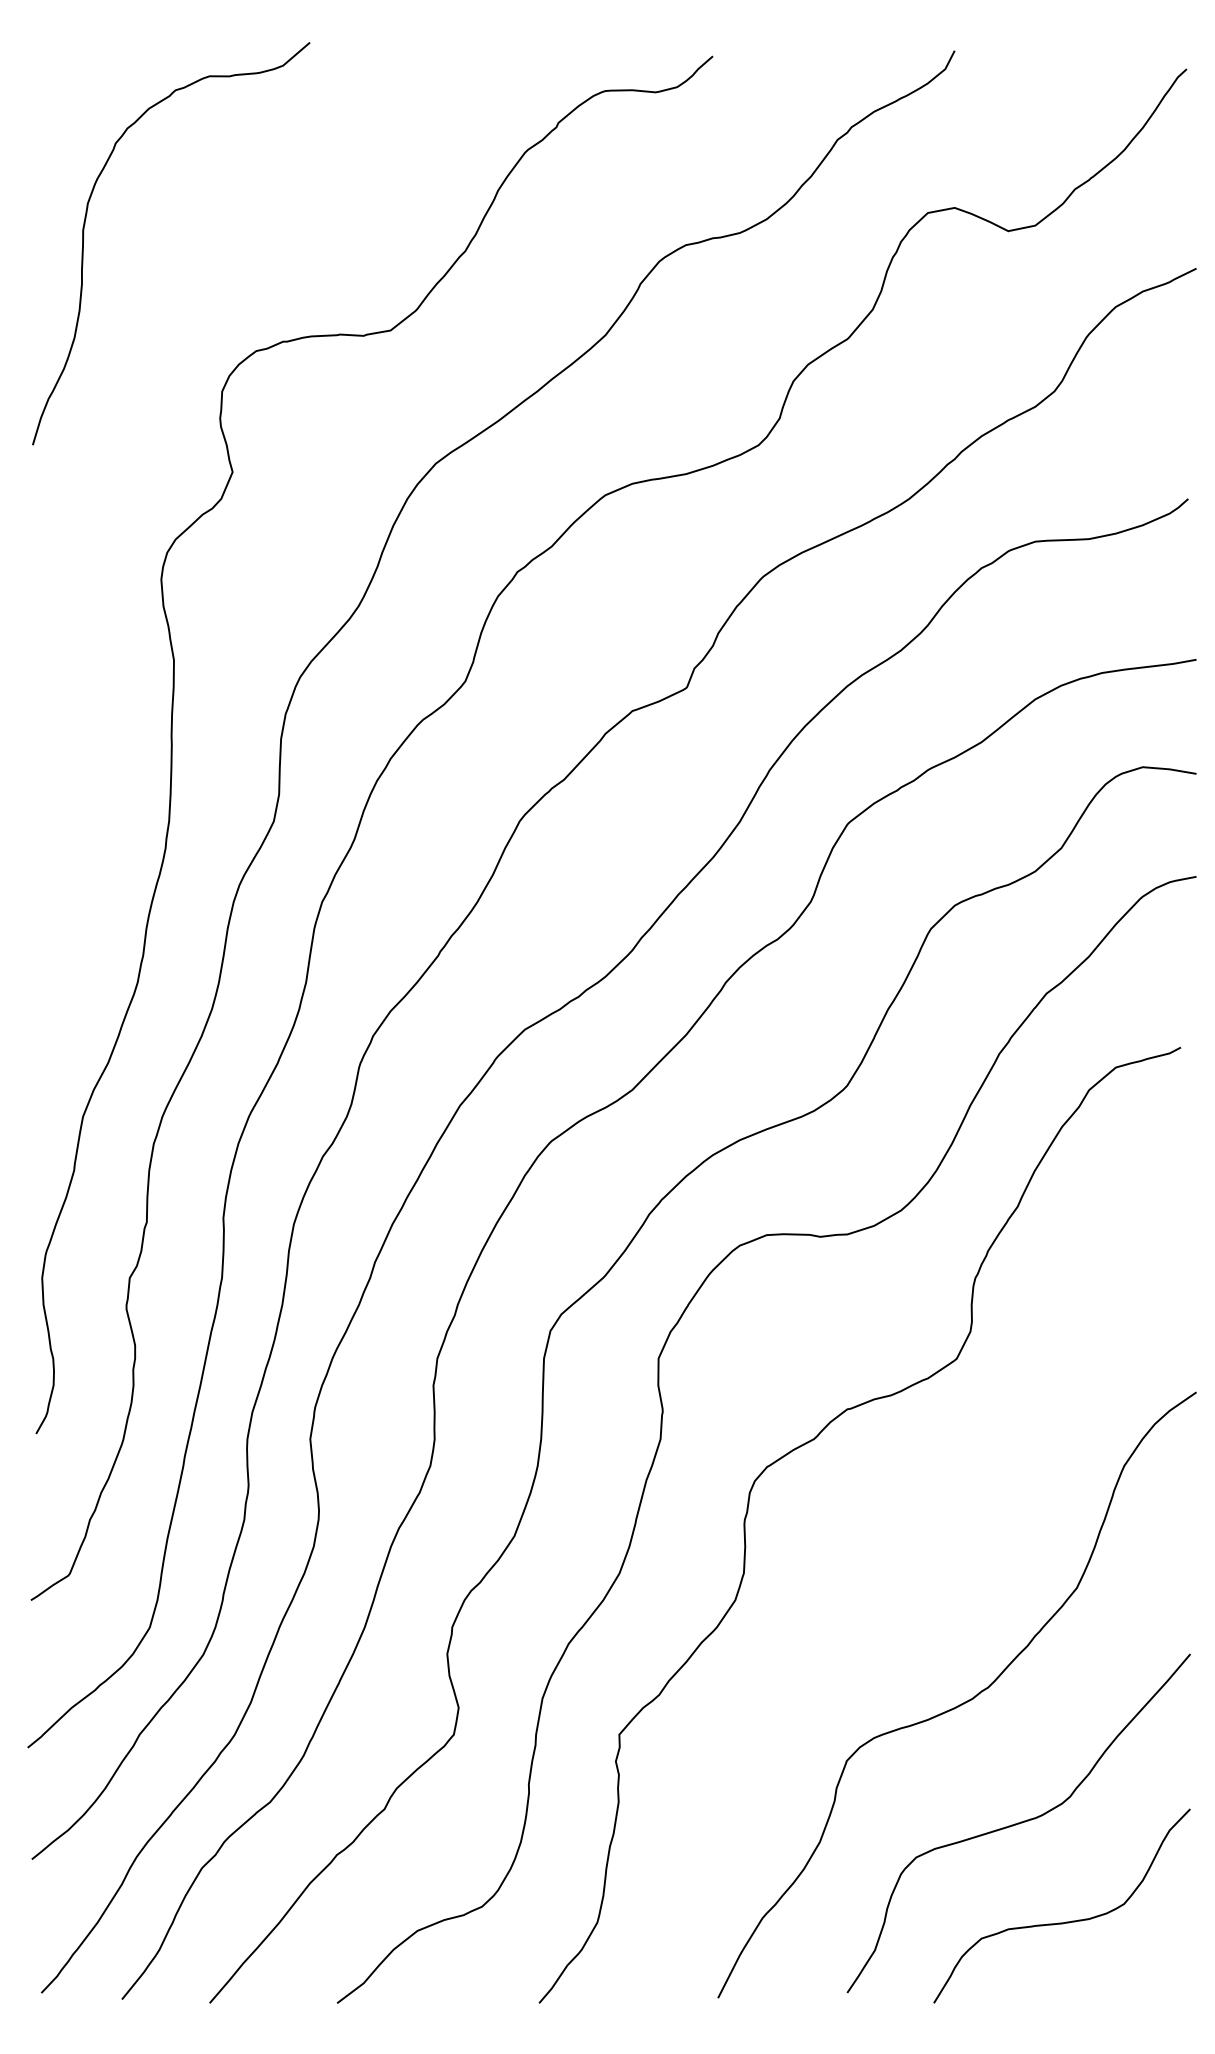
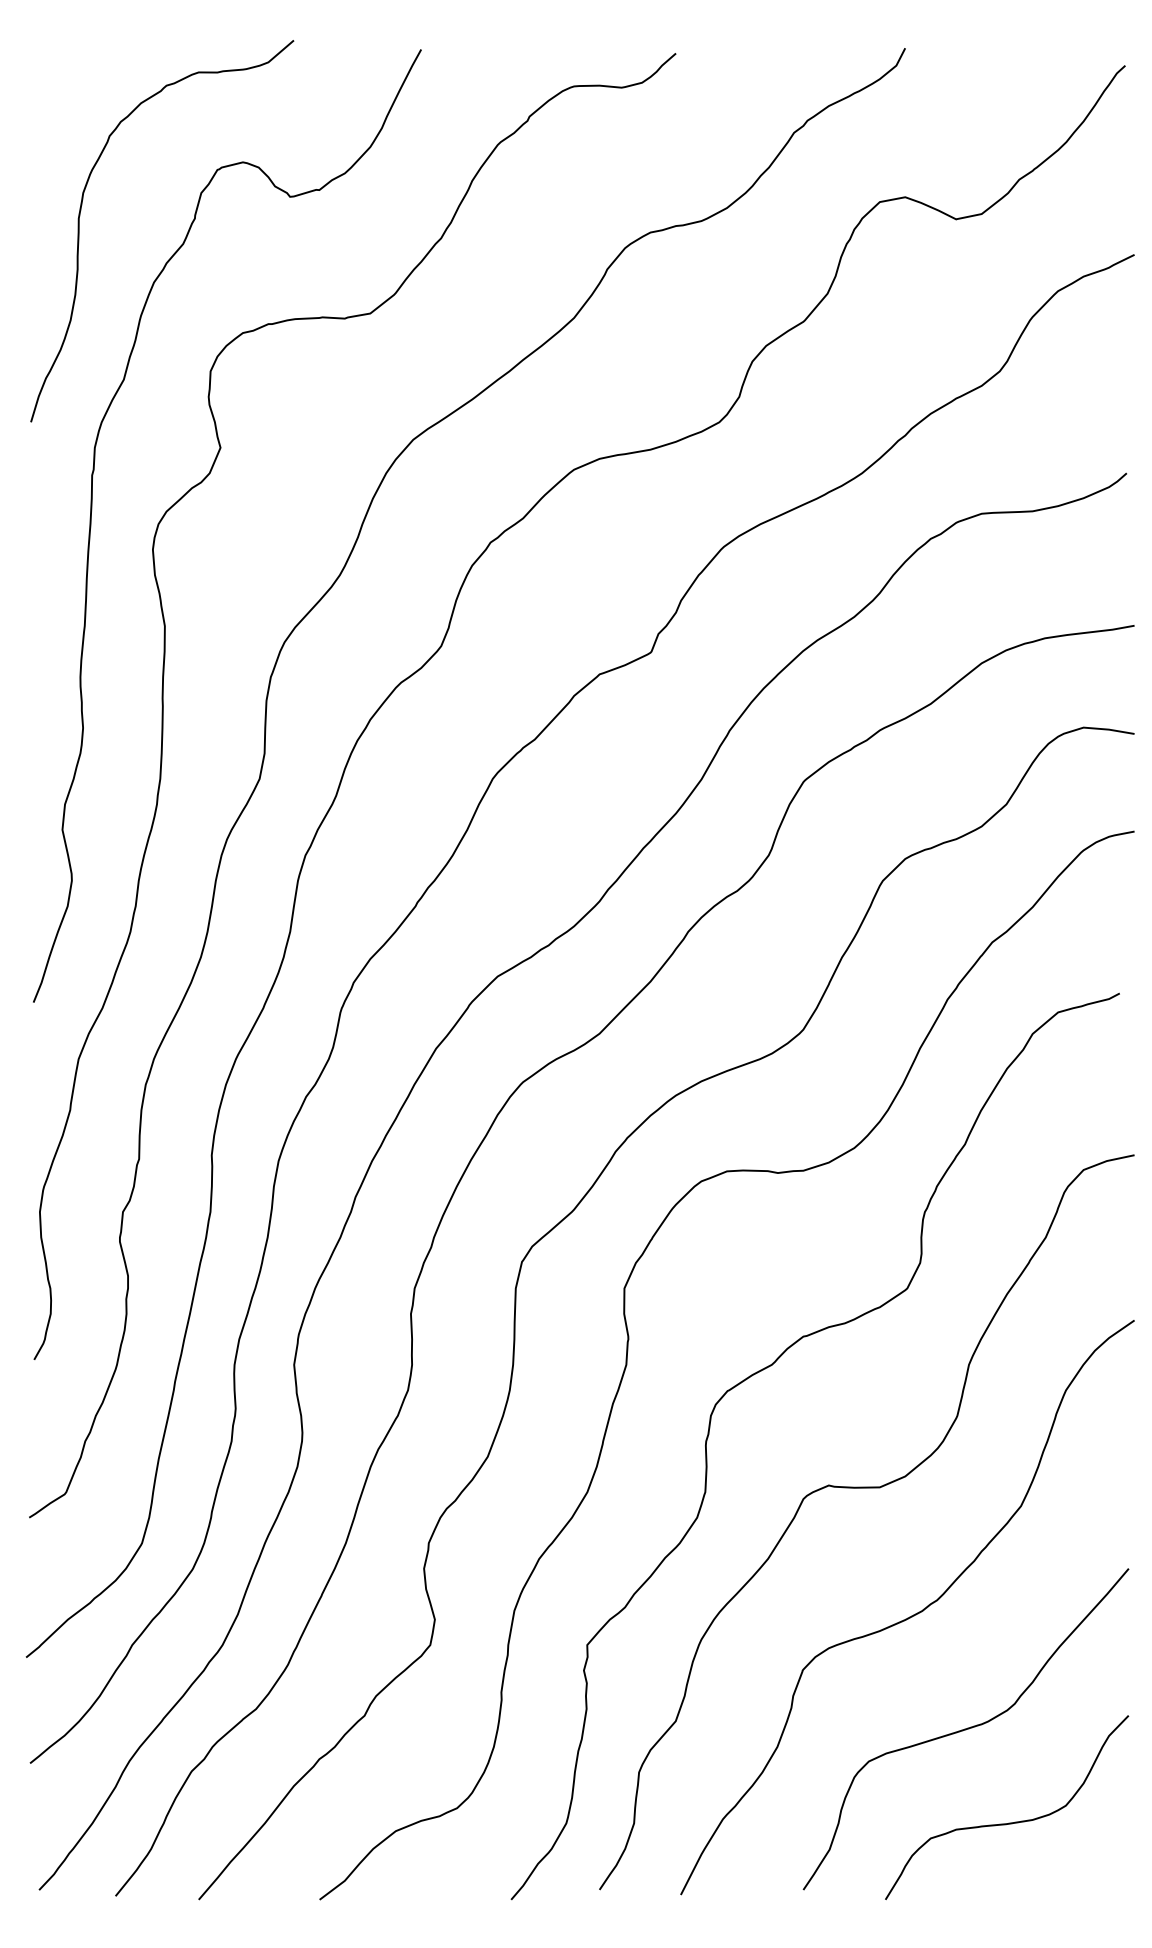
curve: (97, 539) -> (92, 511), added
curve: (913, 1569) -> (866, 1488), added

